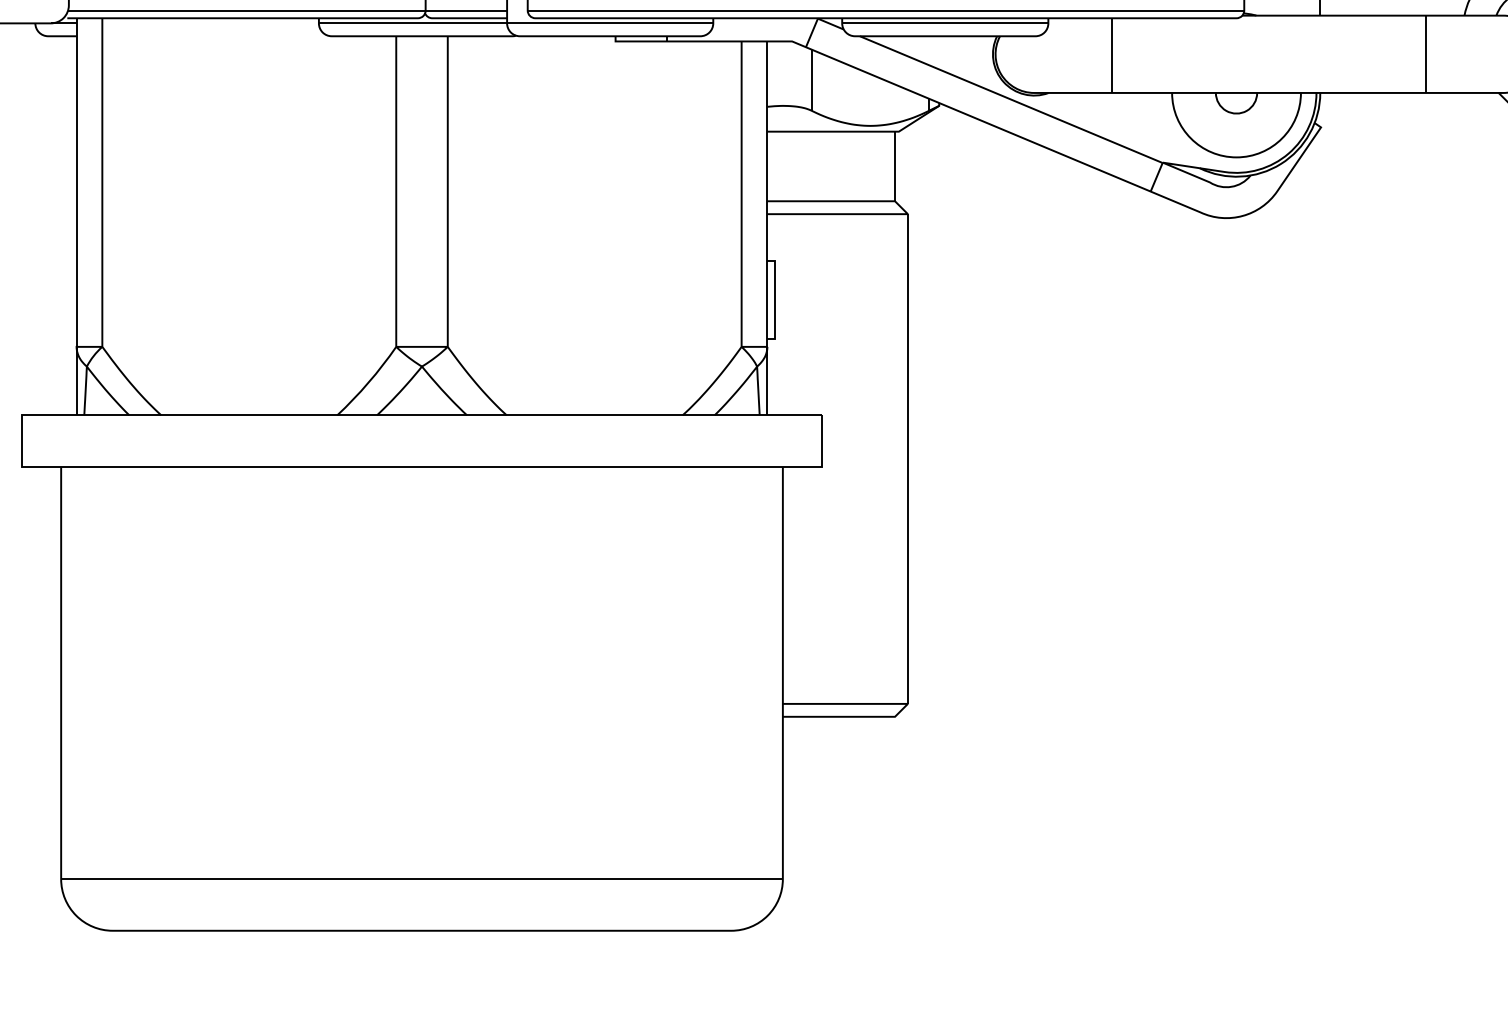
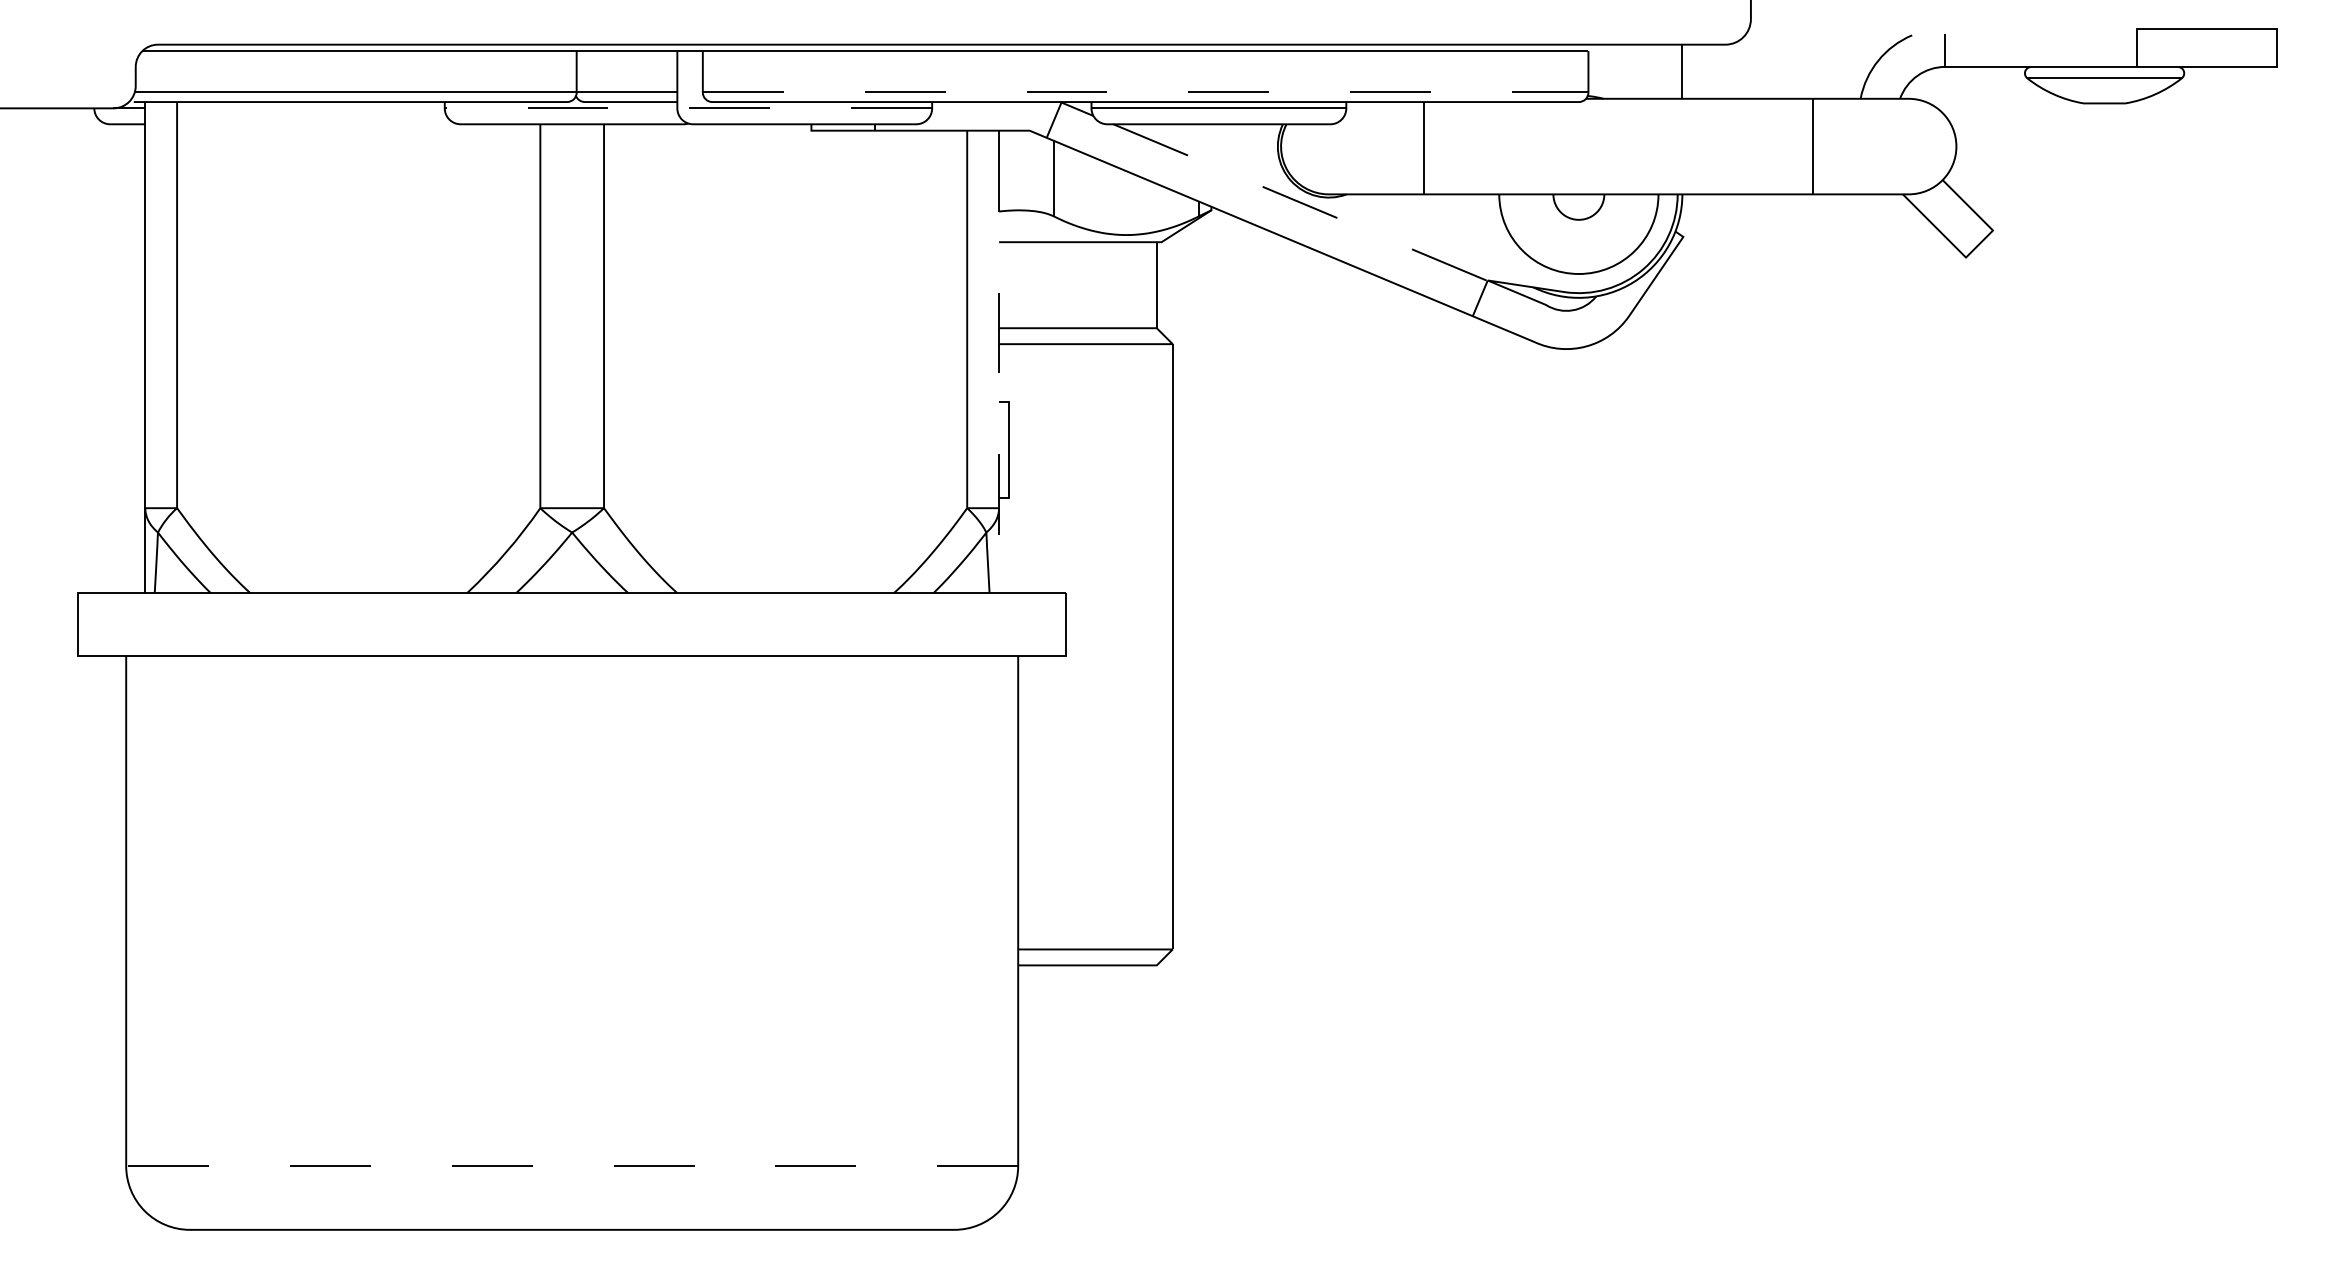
line: (885, 10) -> (1145, 92), solid -> dashed
line: (516, 23) -> (688, 108), solid -> dashed
line: (1011, 99) -> (1300, 202), solid -> dashed
line: (767, 228) -> (999, 361), solid -> dashed
line: (422, 879) -> (572, 1166), solid -> dashed

